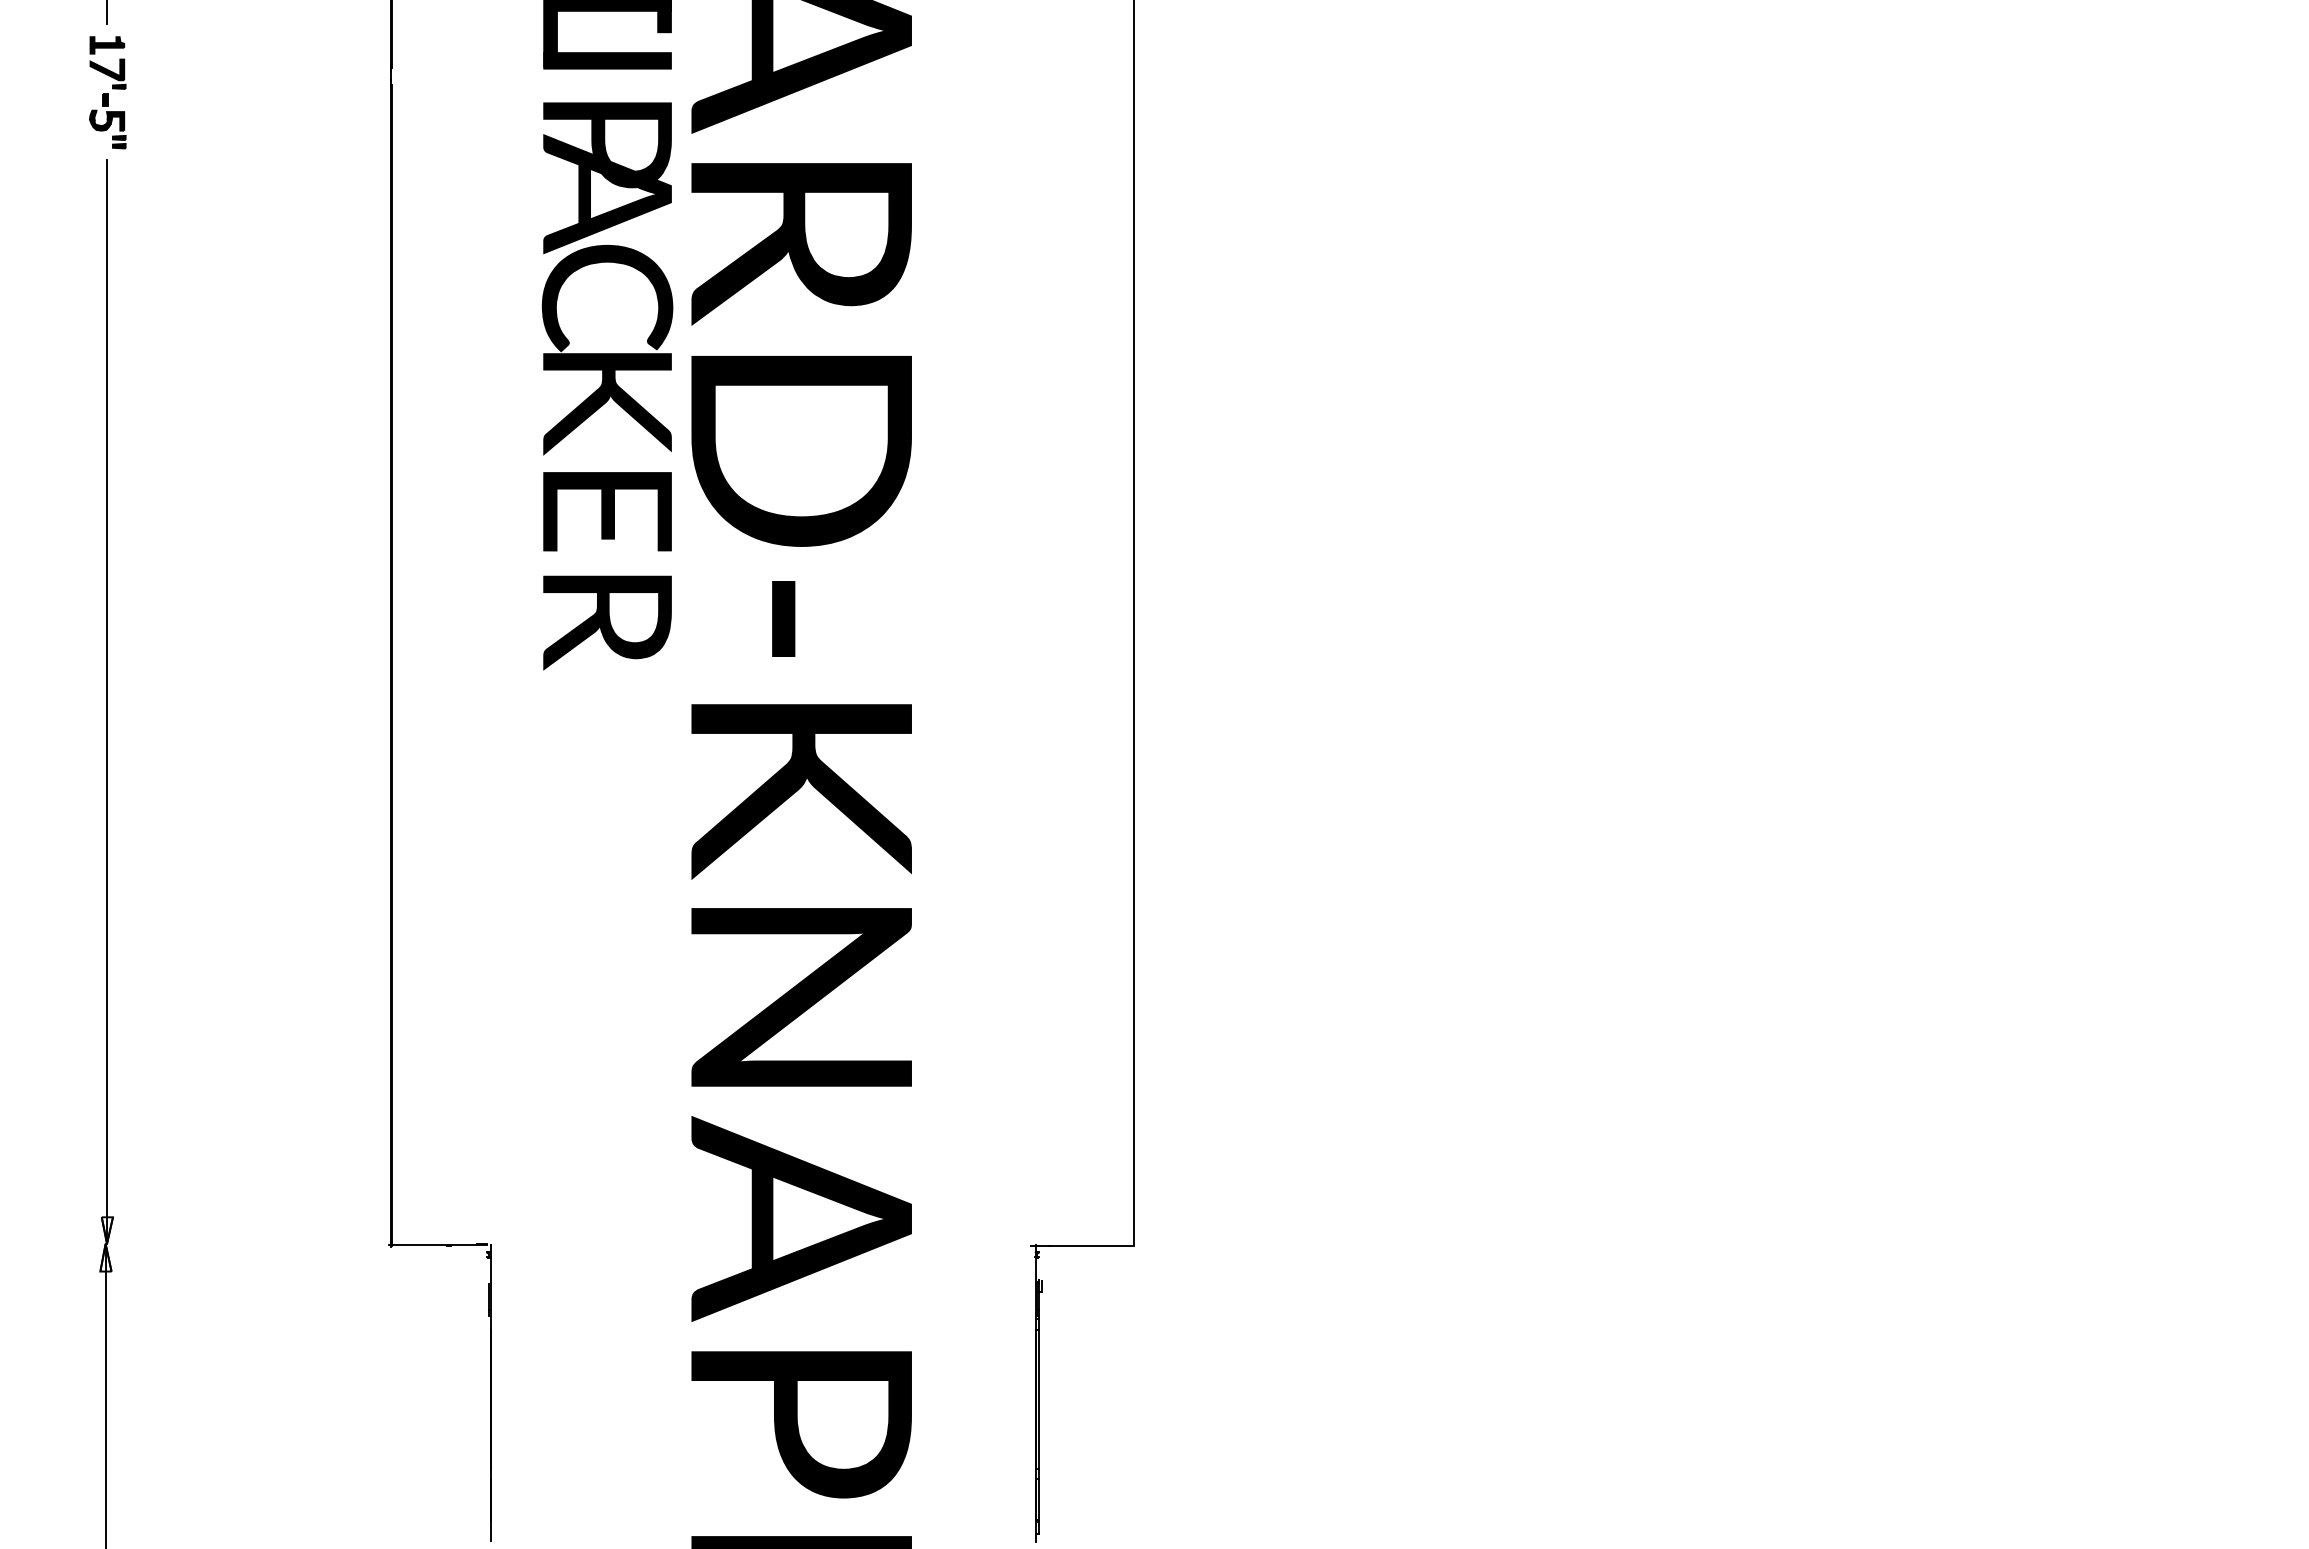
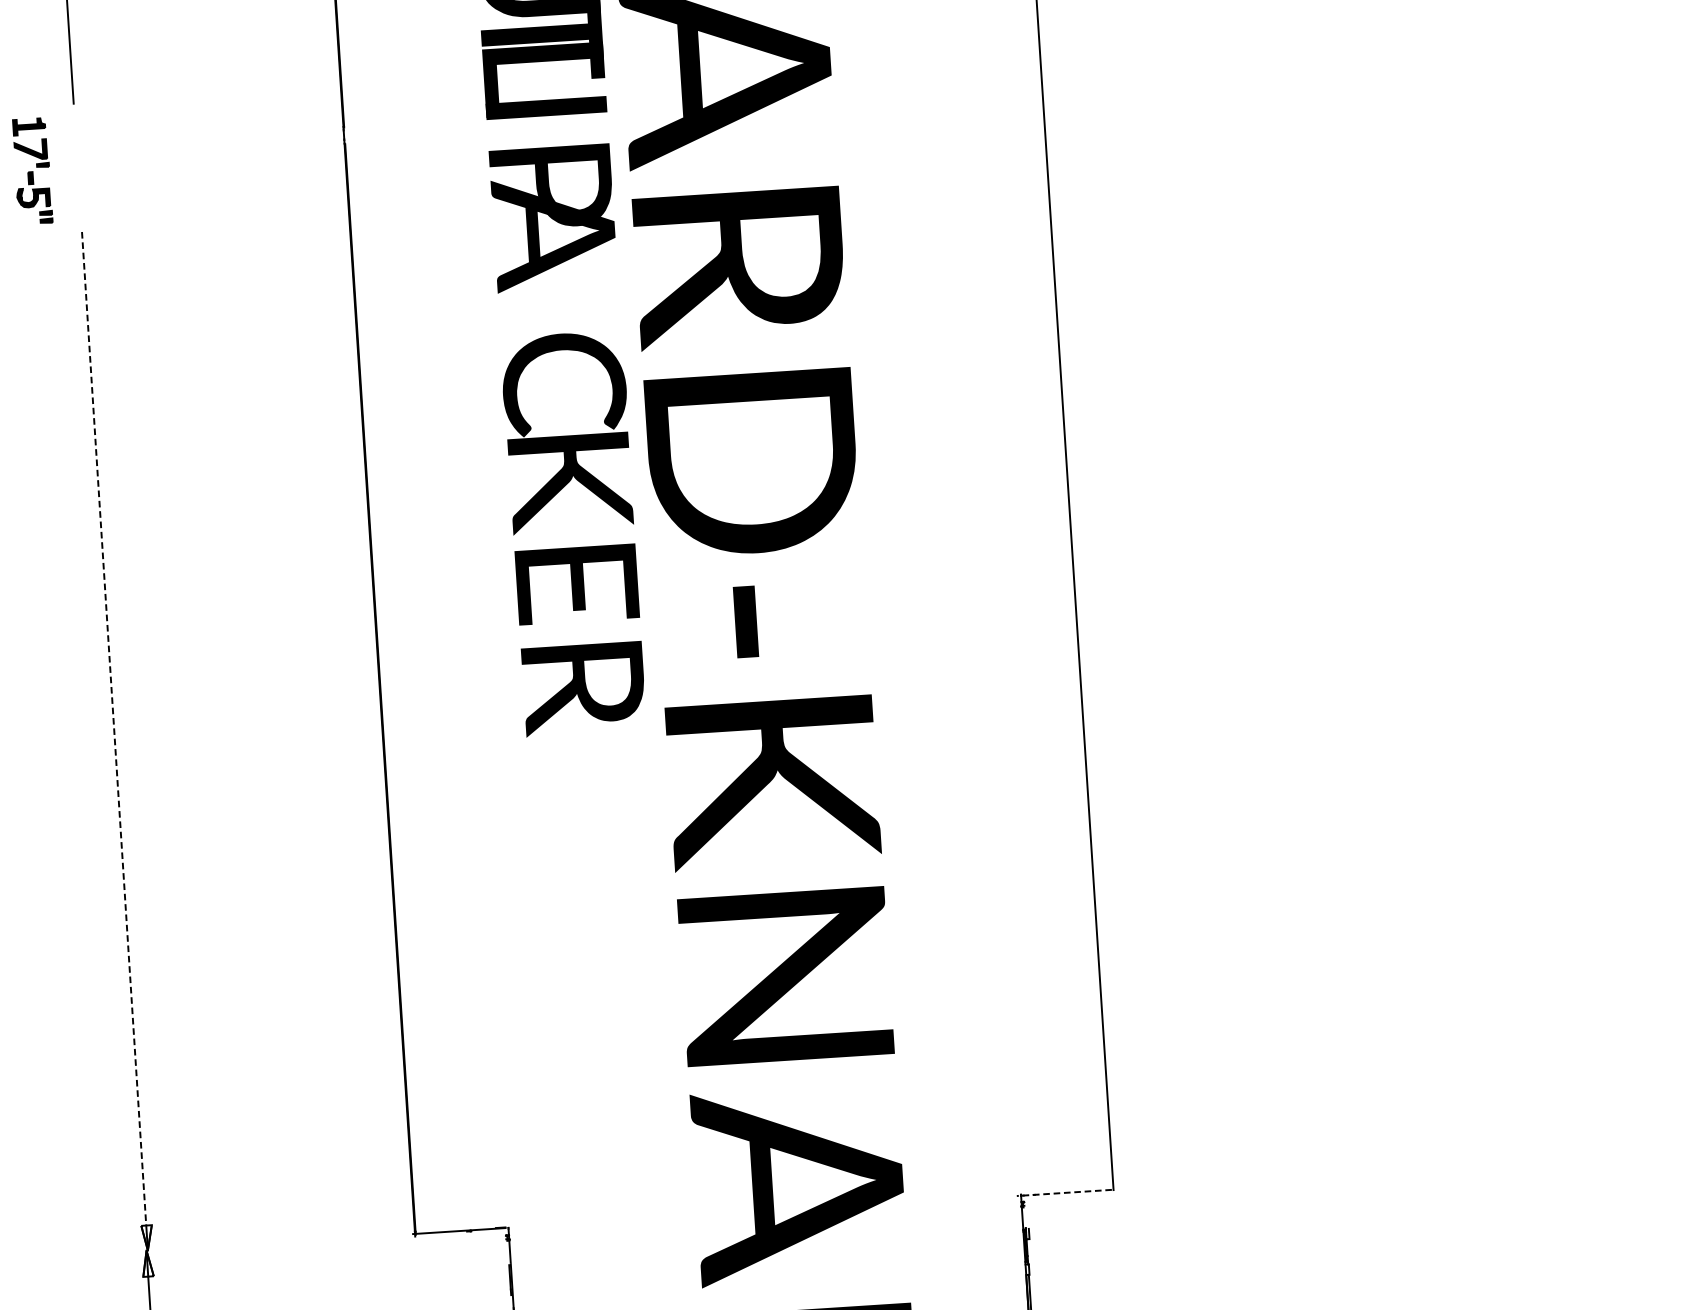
part: (107, 92) -> (32, 171), moved
text: (607, 457) -> (573, 533), moved
line: (107, 689) -> (114, 729), solid -> dashed
line: (1081, 1245) -> (1064, 1192), solid -> dashed

